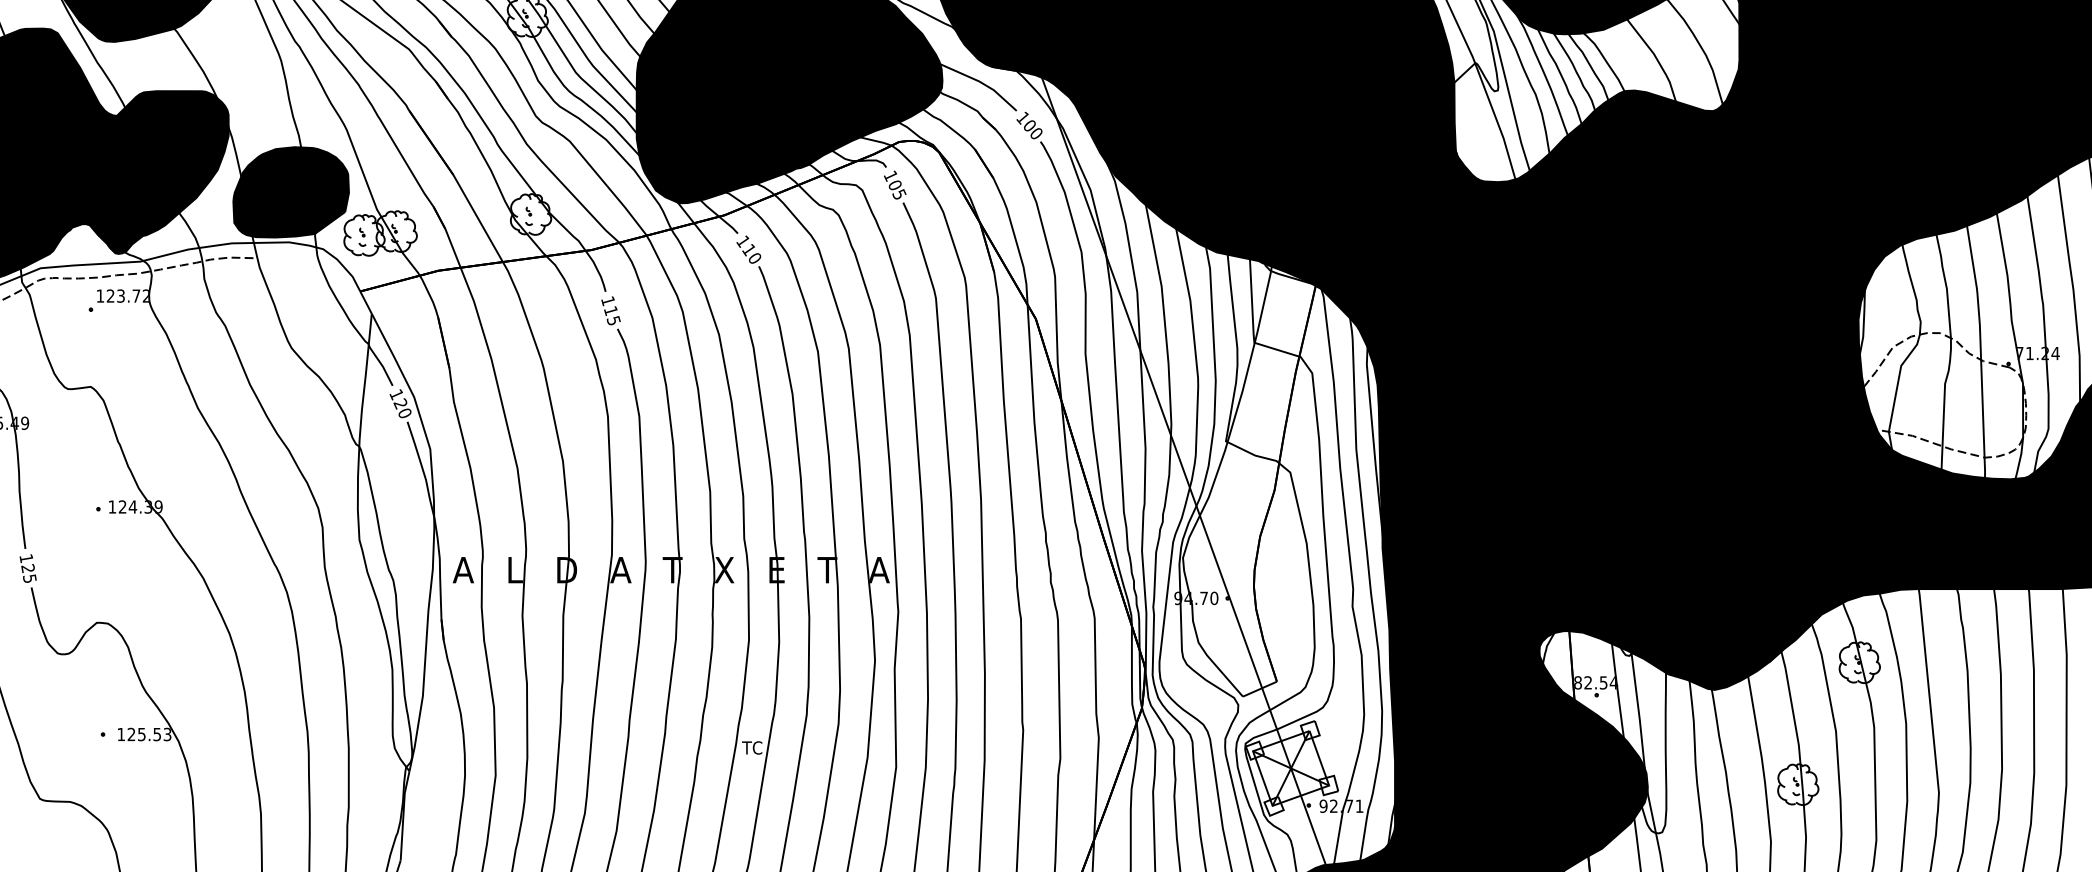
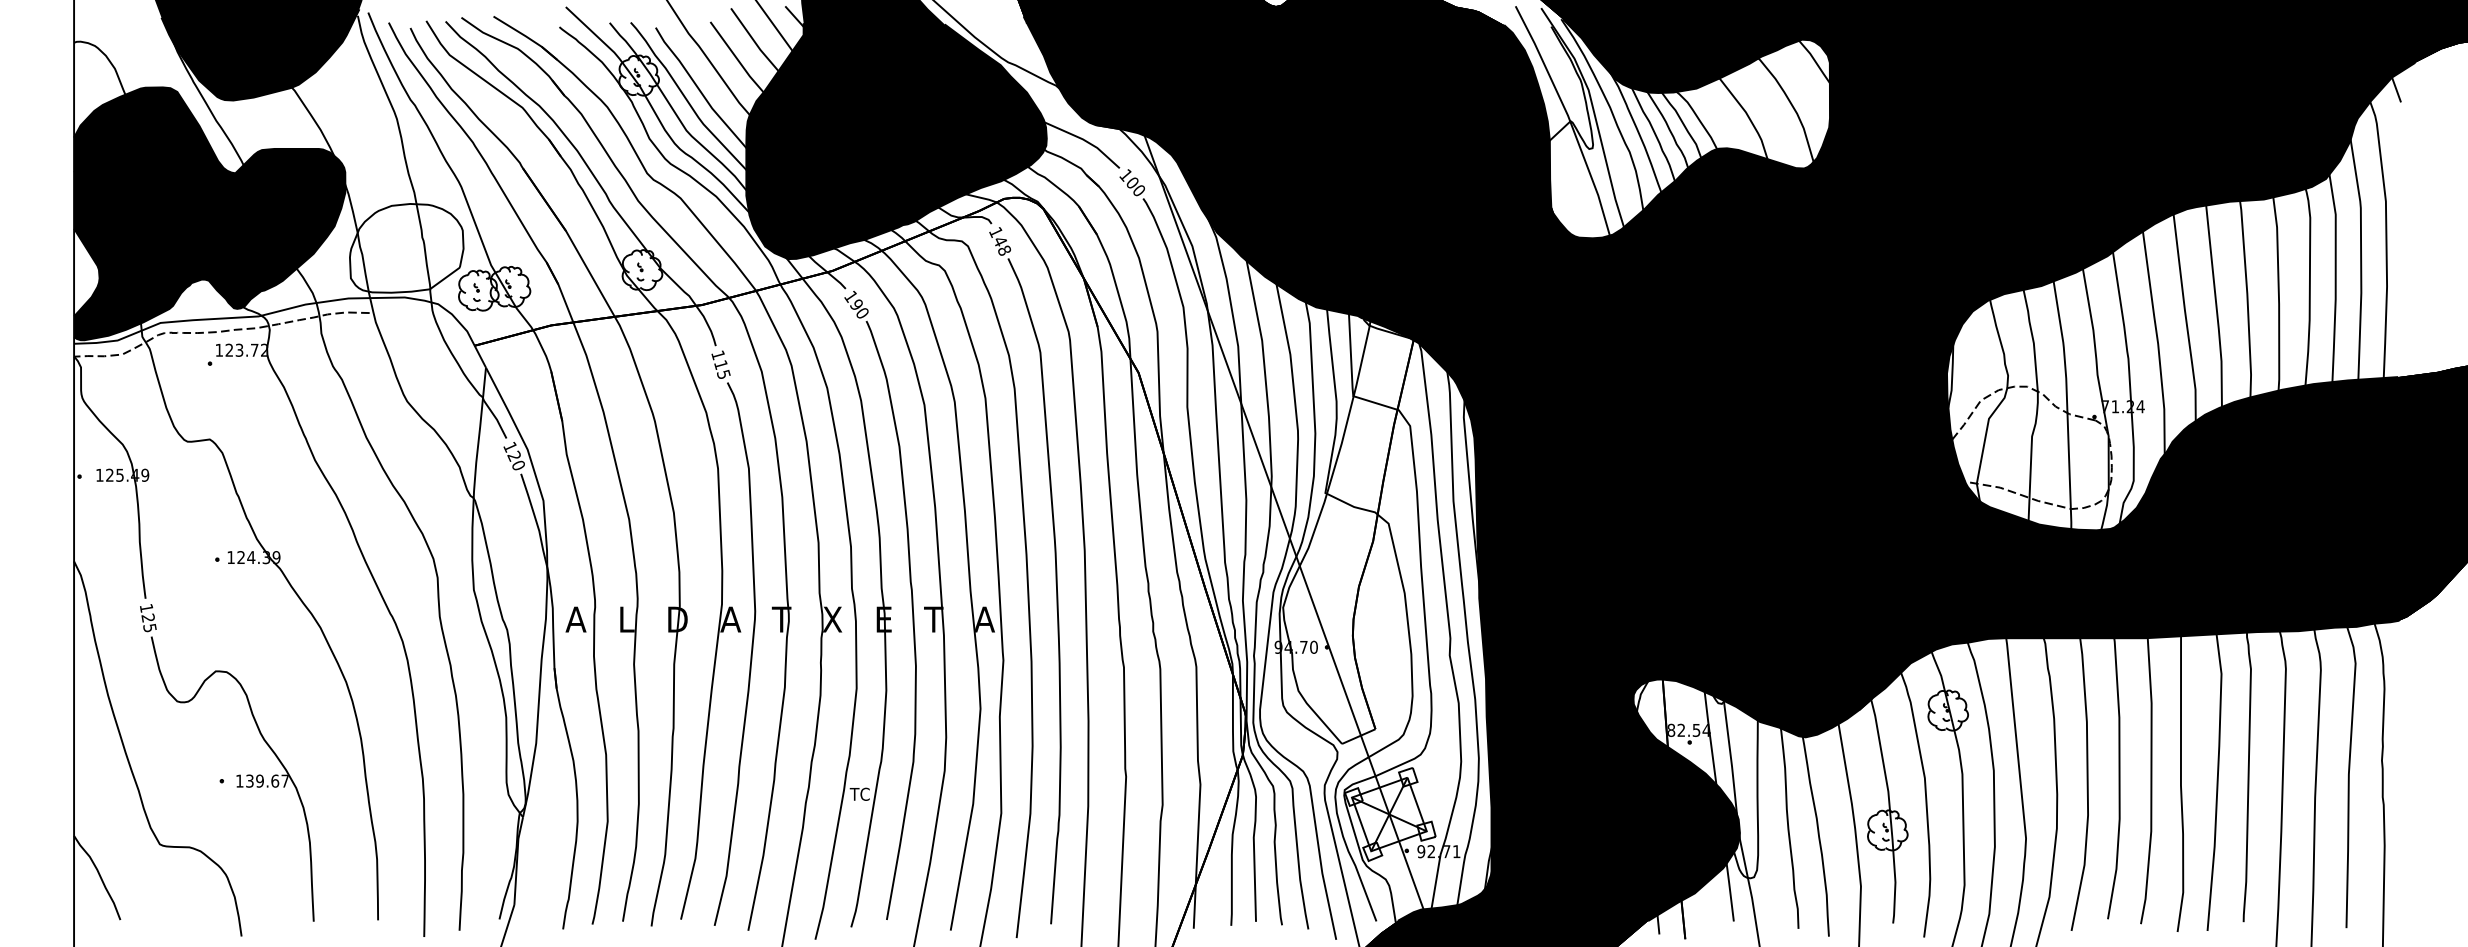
text: (897, 189) -> (1002, 245), 105 -> 148
fill: (290, 191) -> (406, 247), removed
text: (748, 250) -> (856, 305), 110 -> 190
text: (149, 733) -> (267, 780), 125.53 -> 139.67

